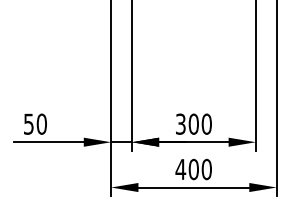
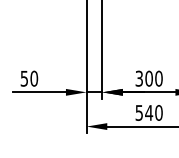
text: (187, 169) -> (144, 112), 400 -> 540

